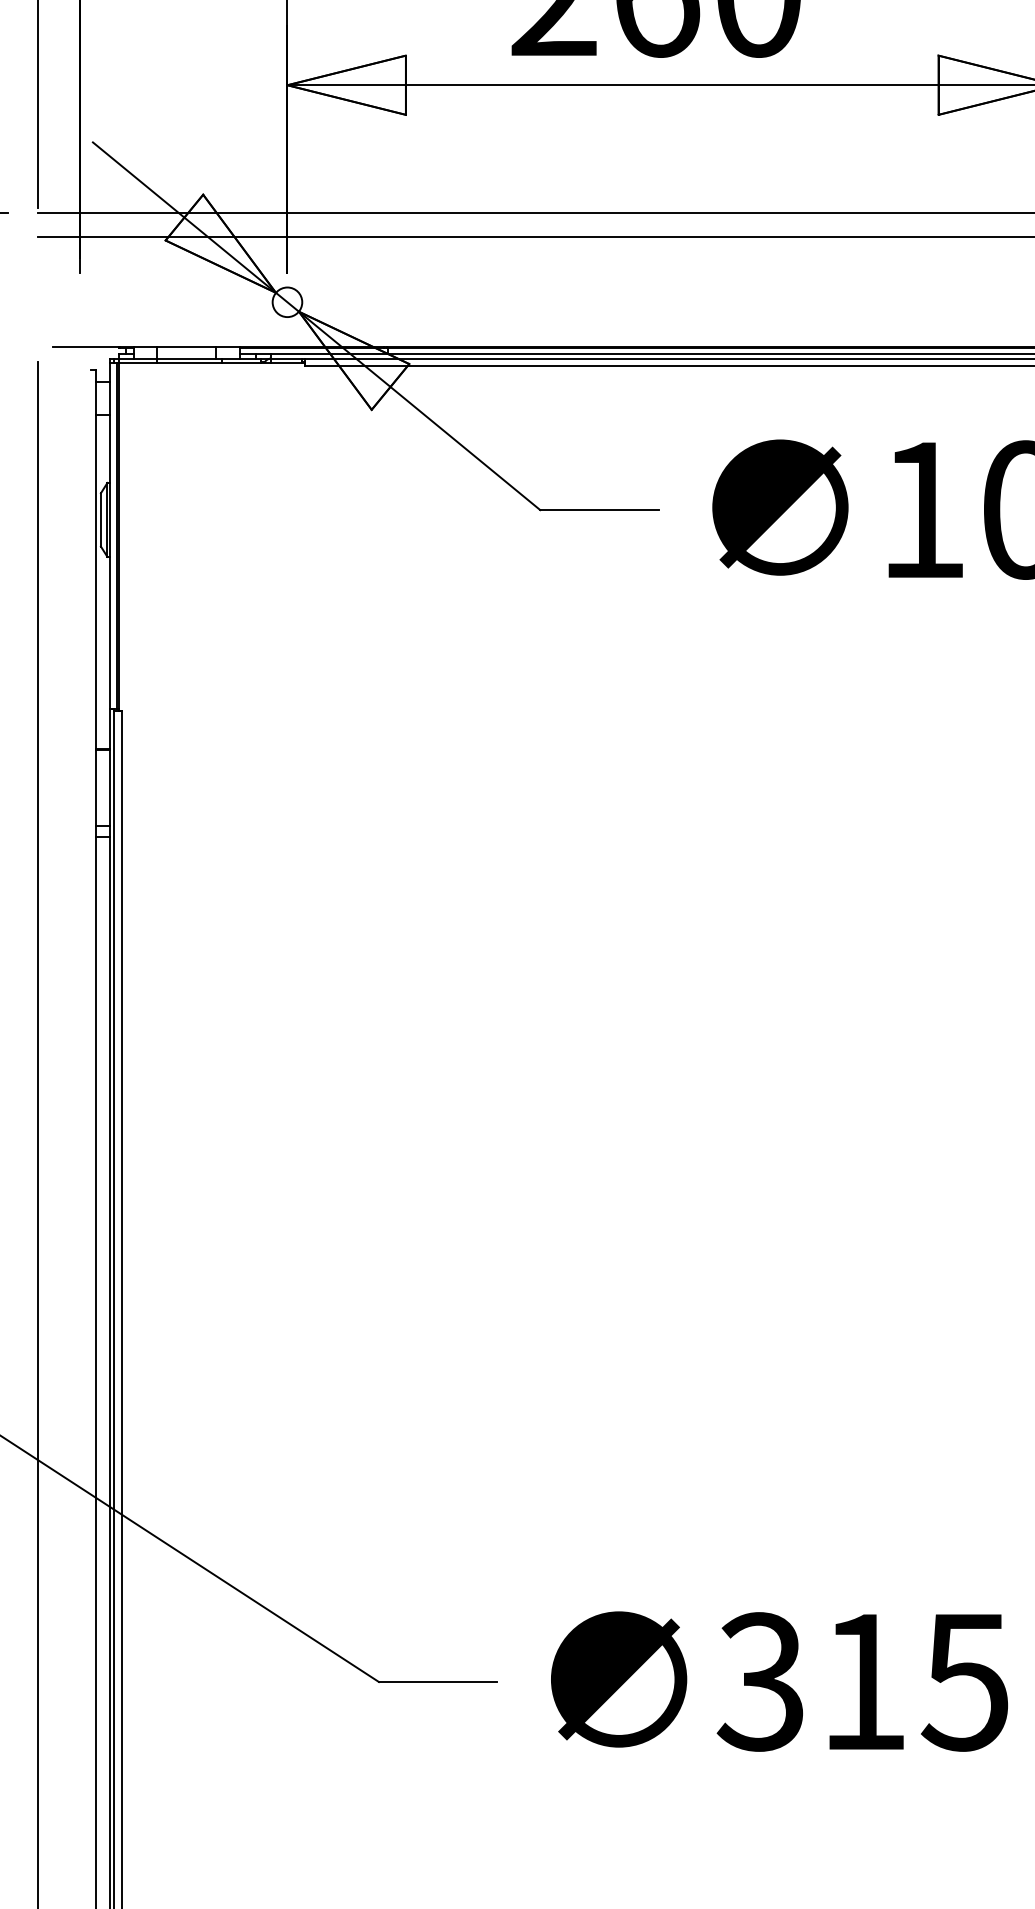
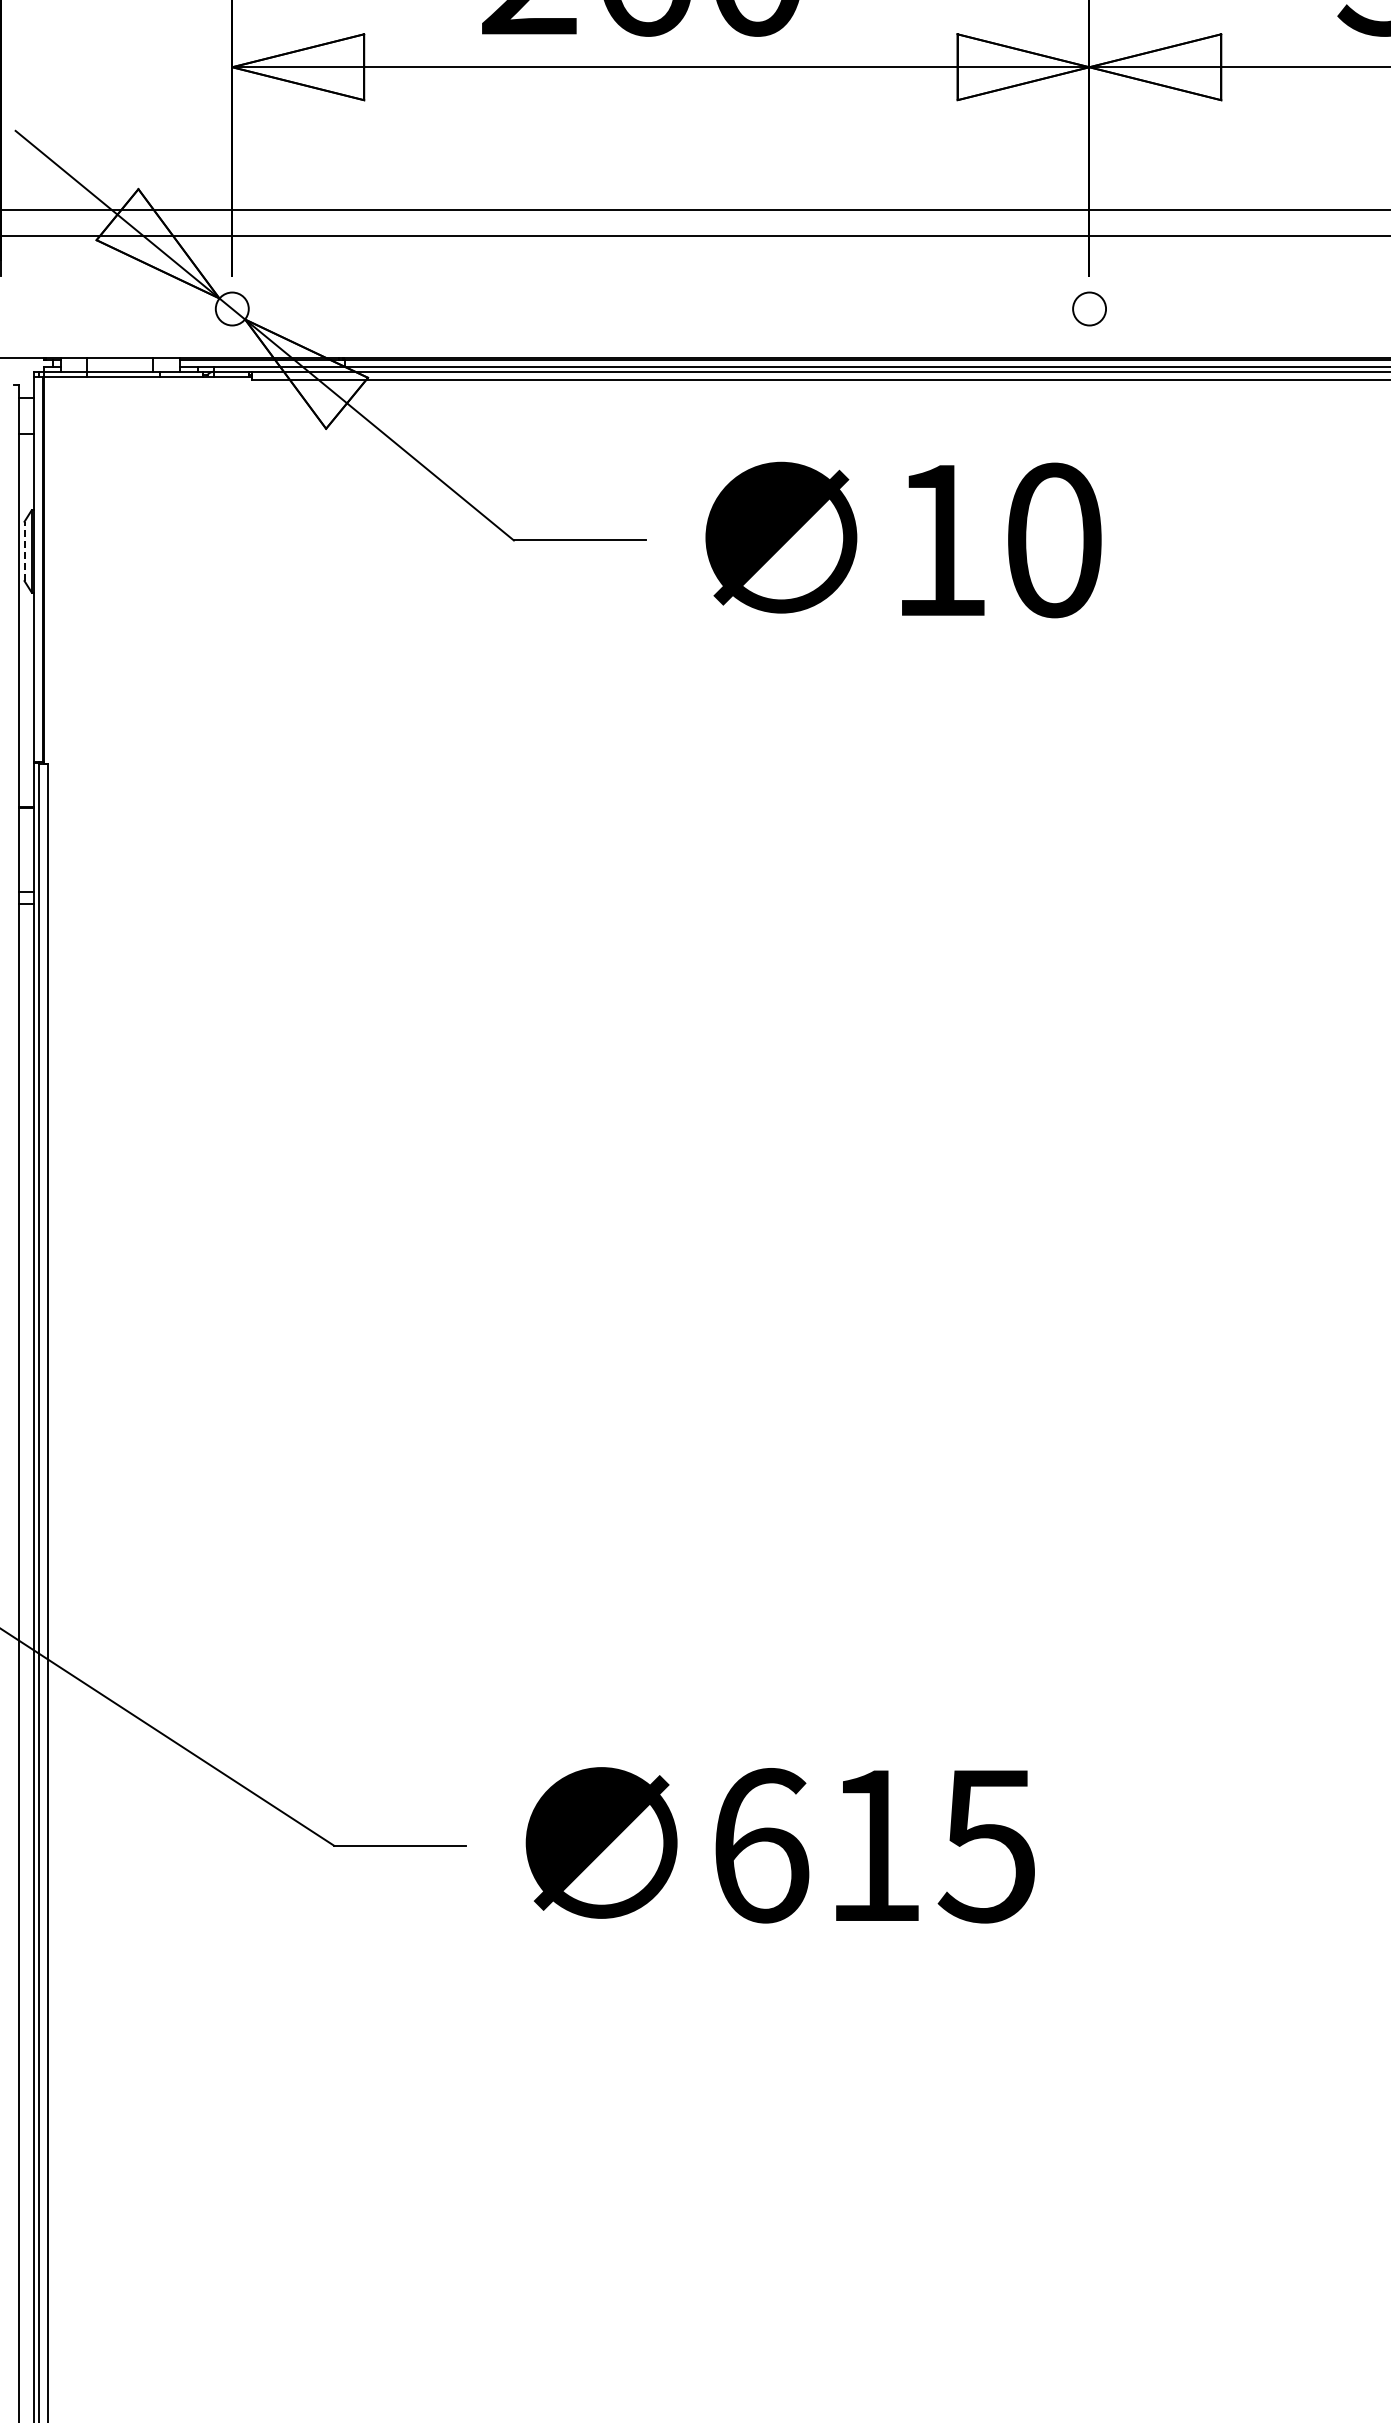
line: (100, 520) -> (24, 551), solid -> dashed
text: (760, 1681) -> (759, 1845), 315 -> 615

